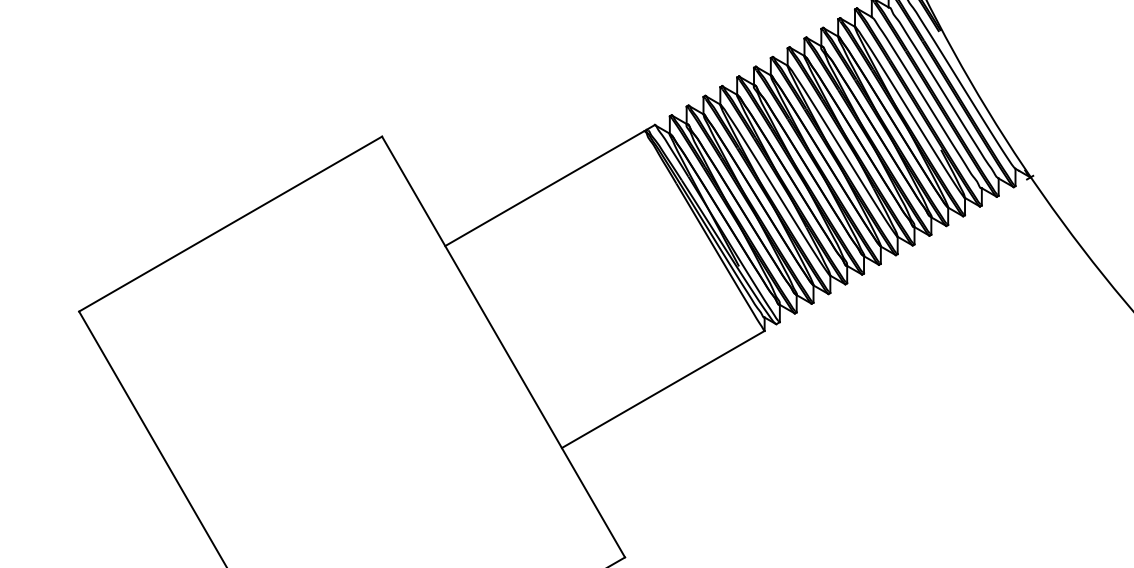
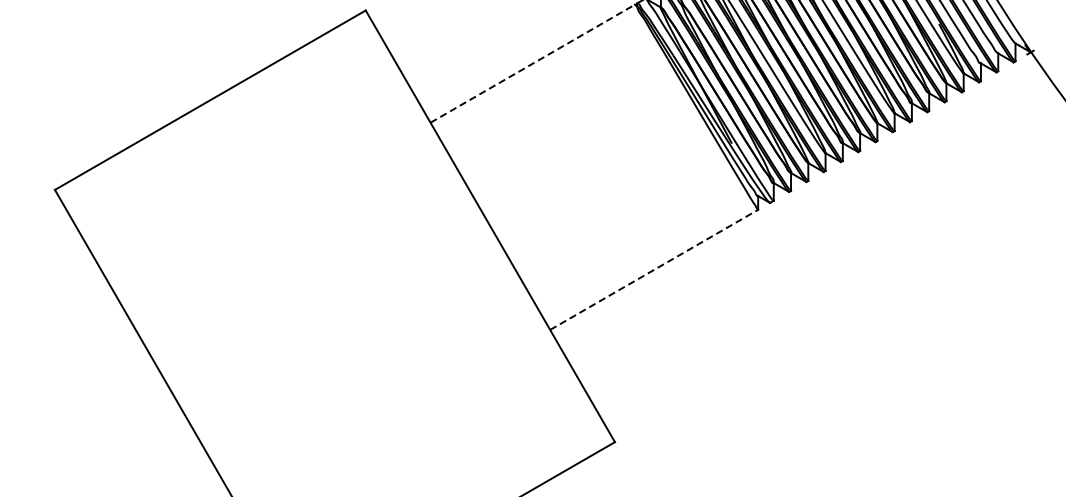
line: (545, 188) -> (533, 63), solid -> dashed
line: (663, 389) -> (654, 269), solid -> dashed

